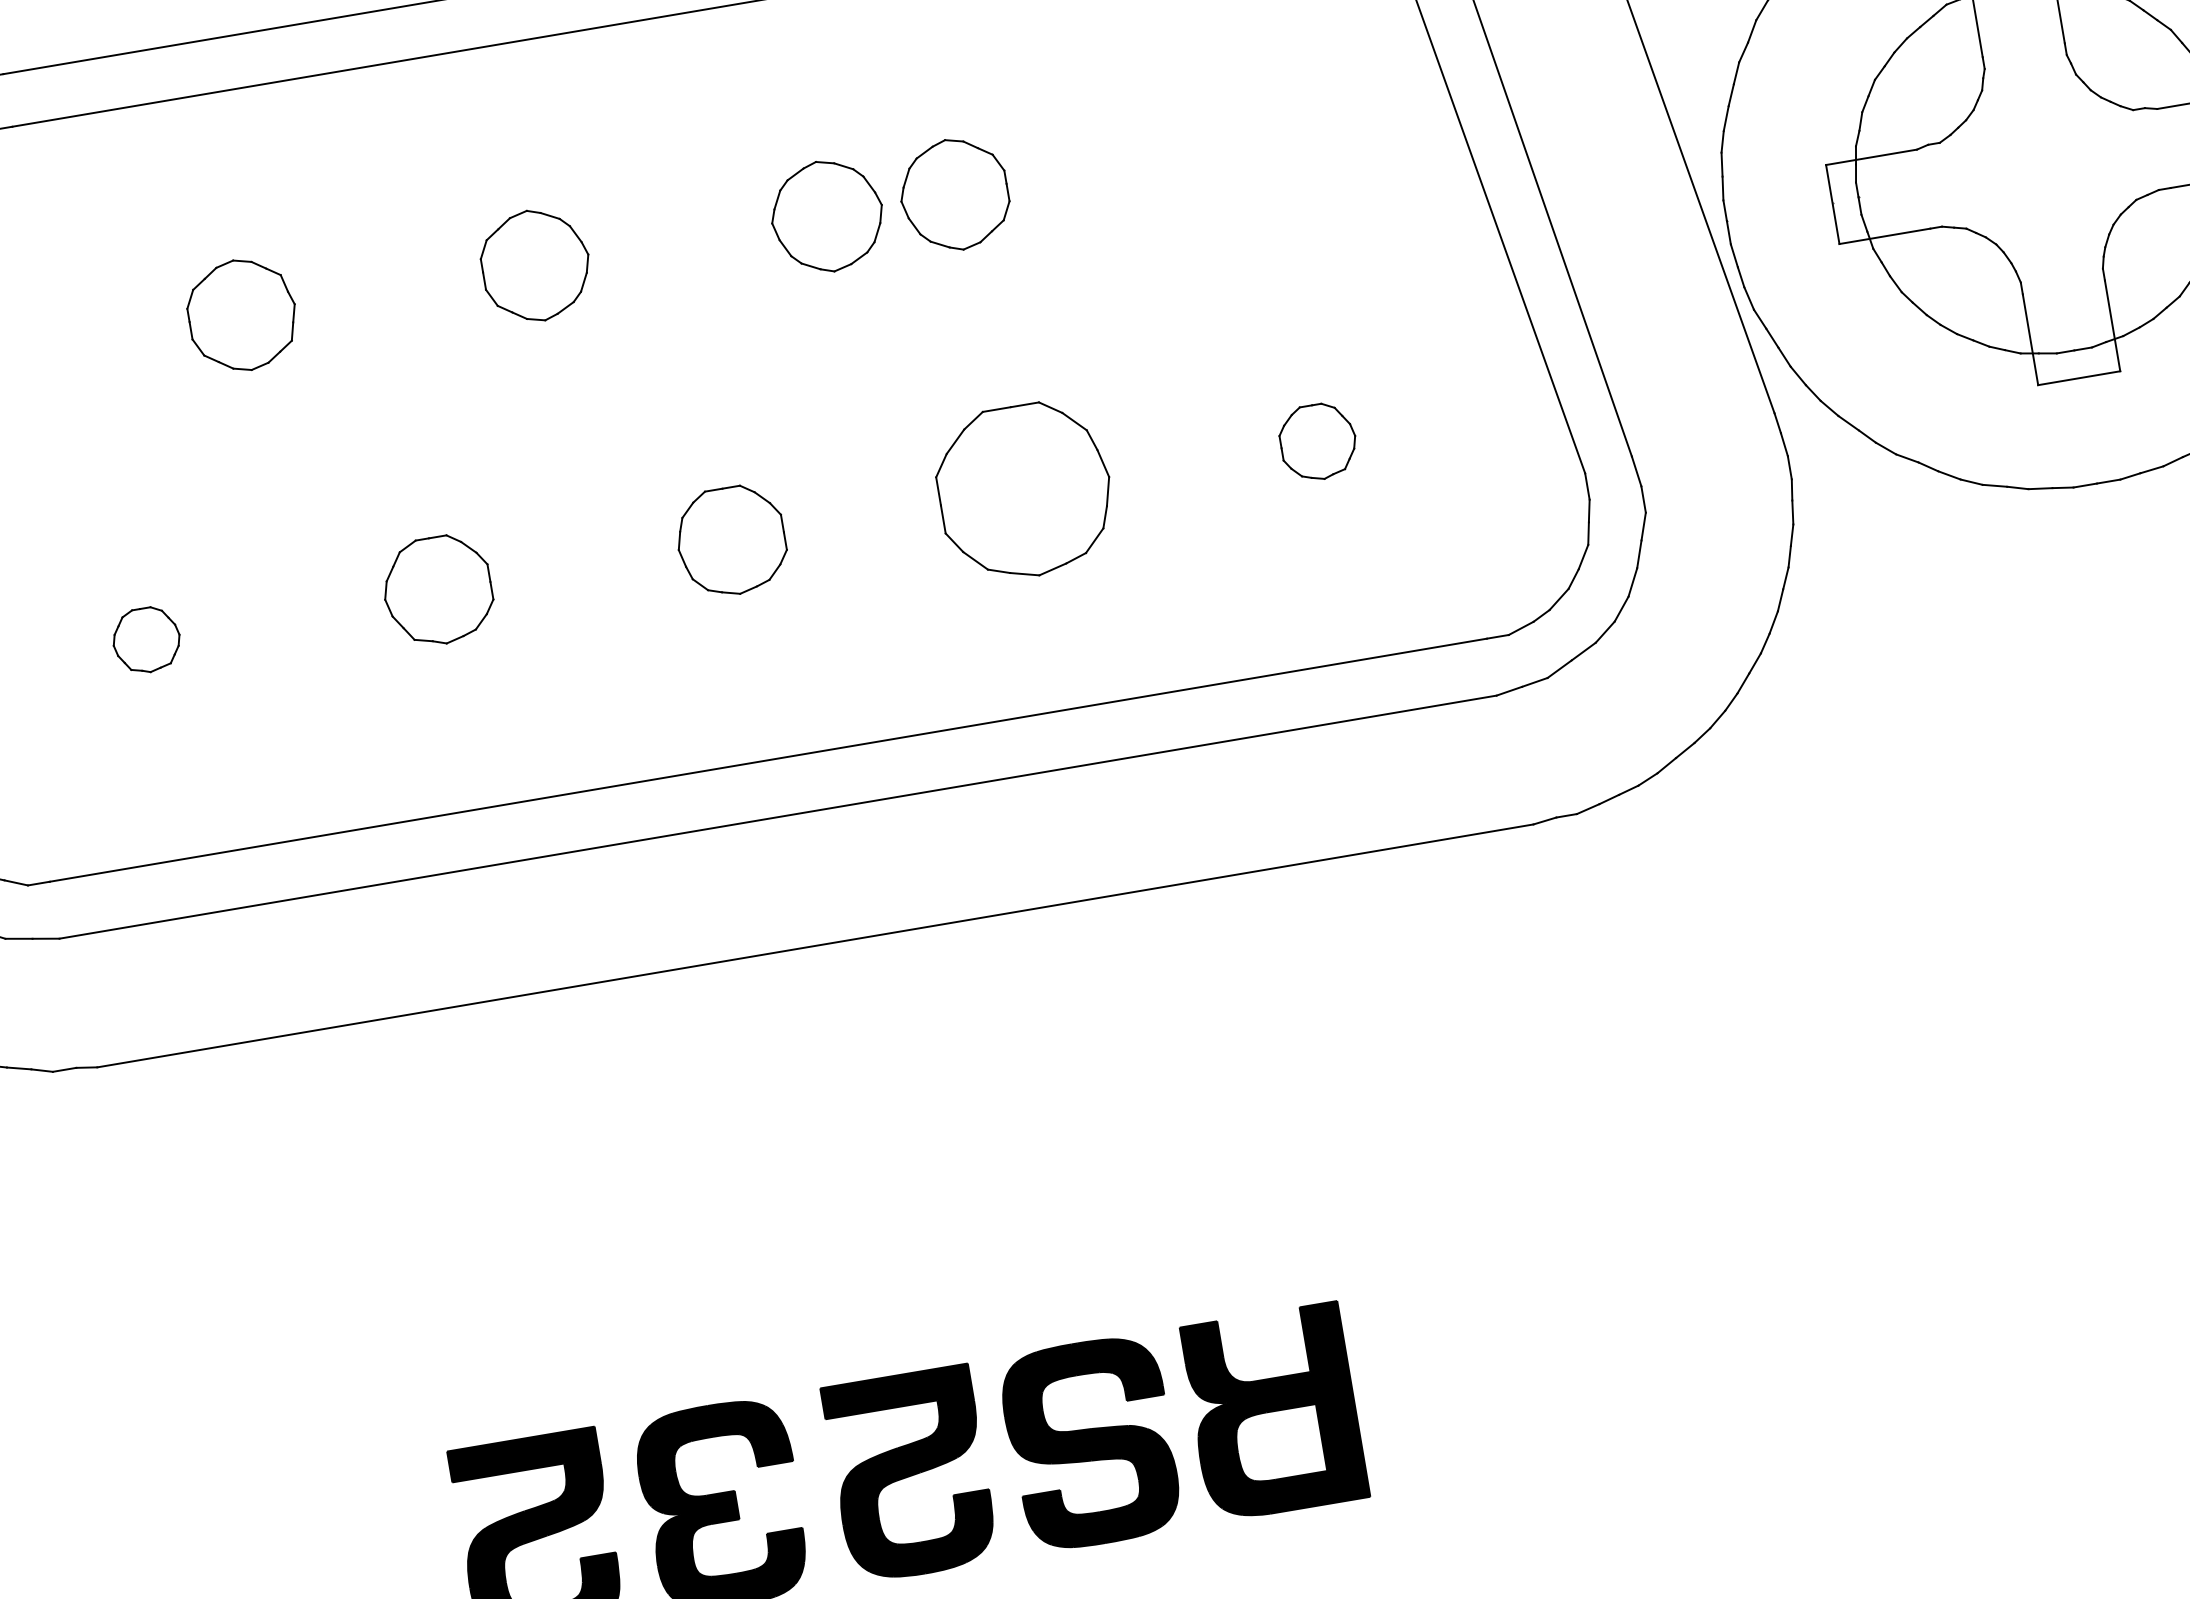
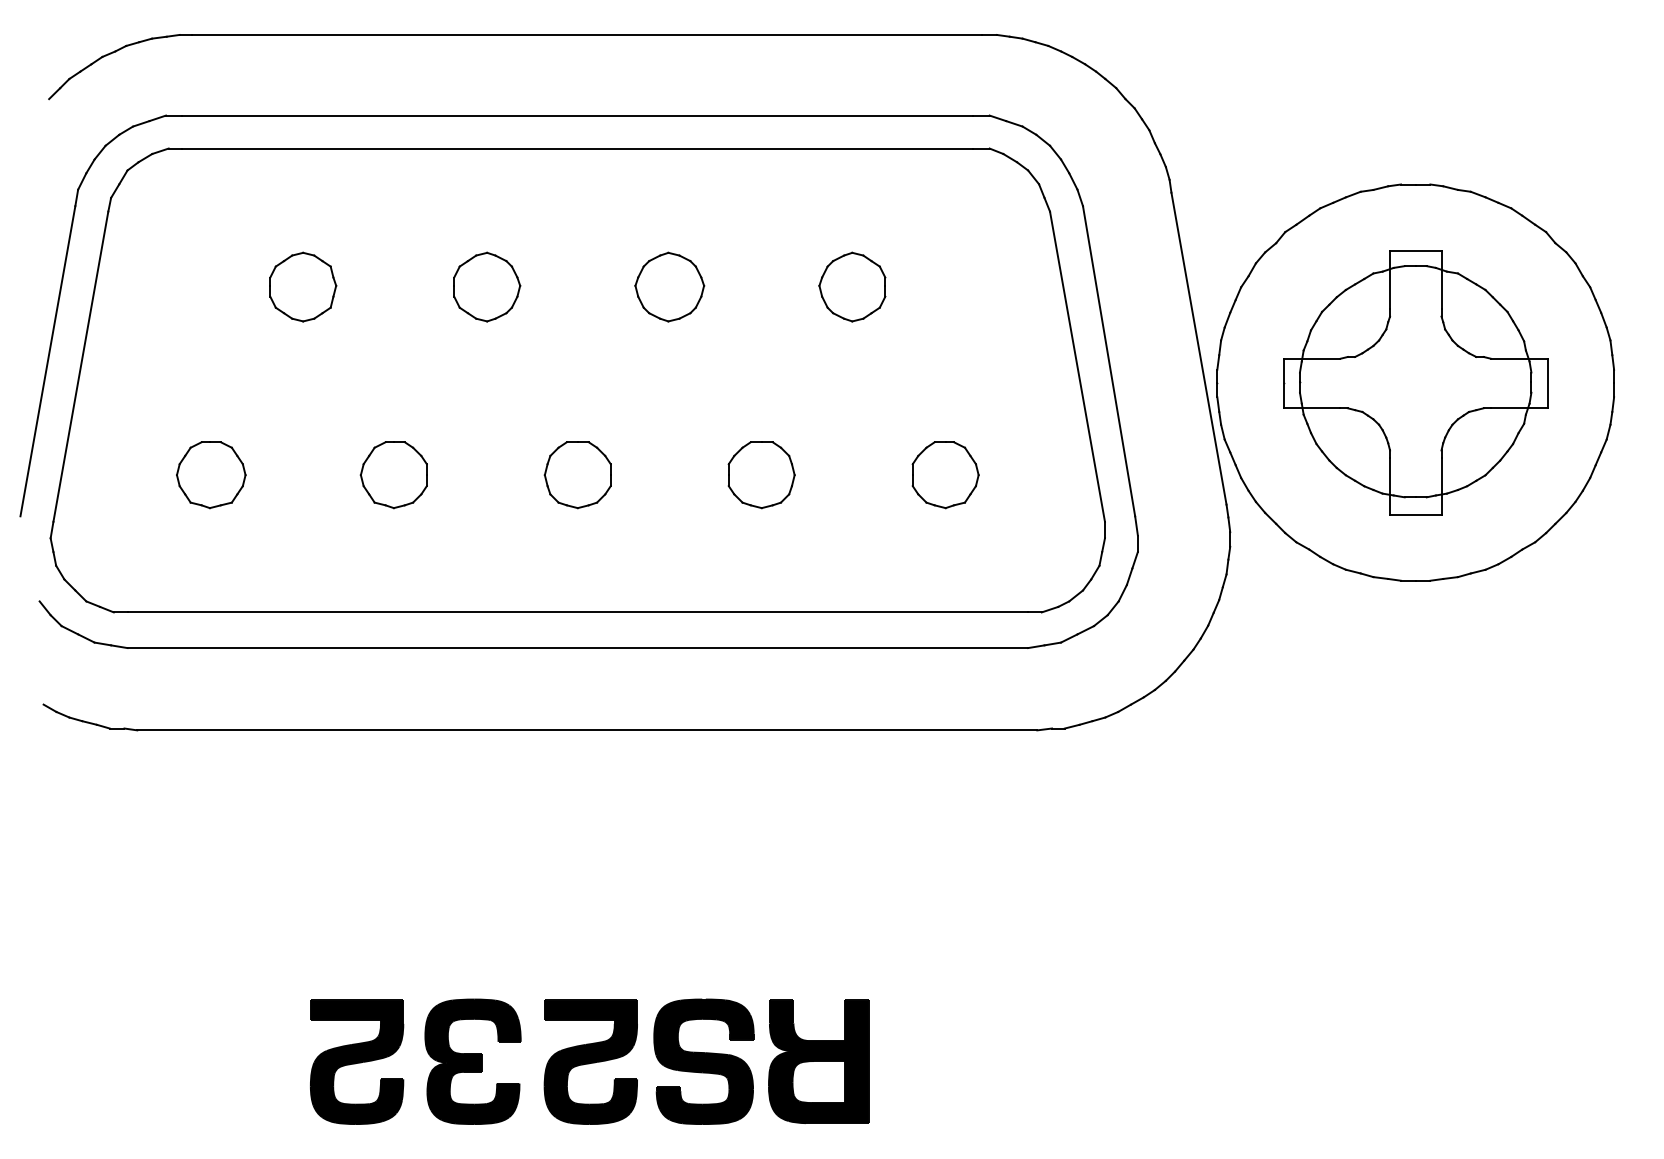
part: (954, 193) -> (852, 286), moved
part: (1318, 442) -> (945, 475), size x1.43
part: (1024, 492) -> (761, 475), size x0.62
part: (146, 640) -> (211, 475), size x1.67

